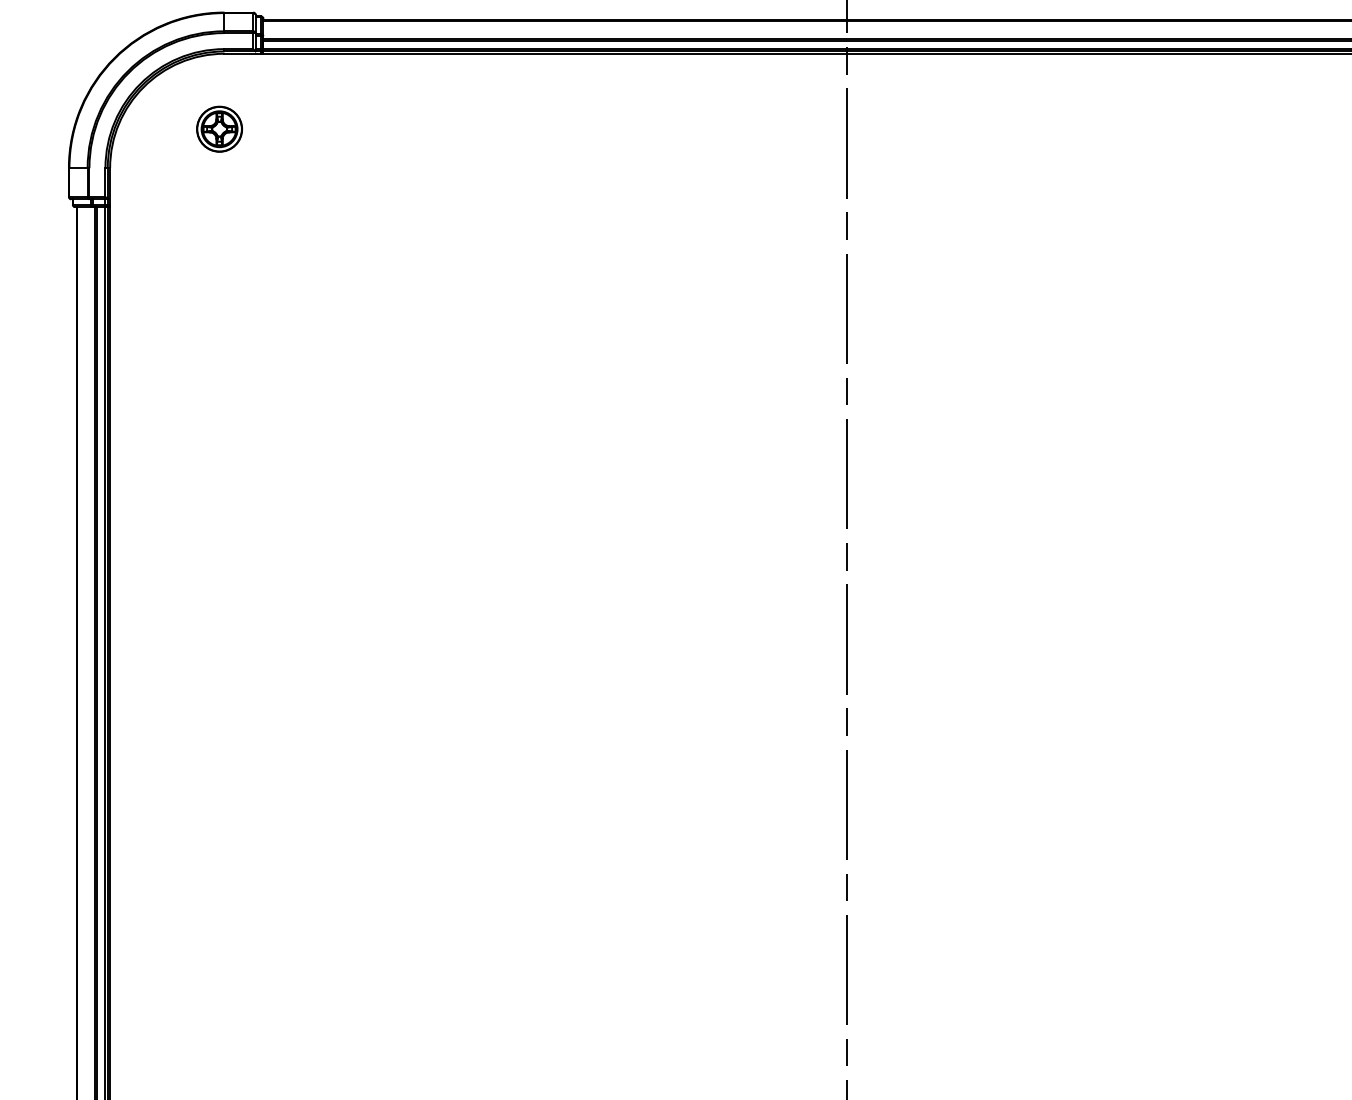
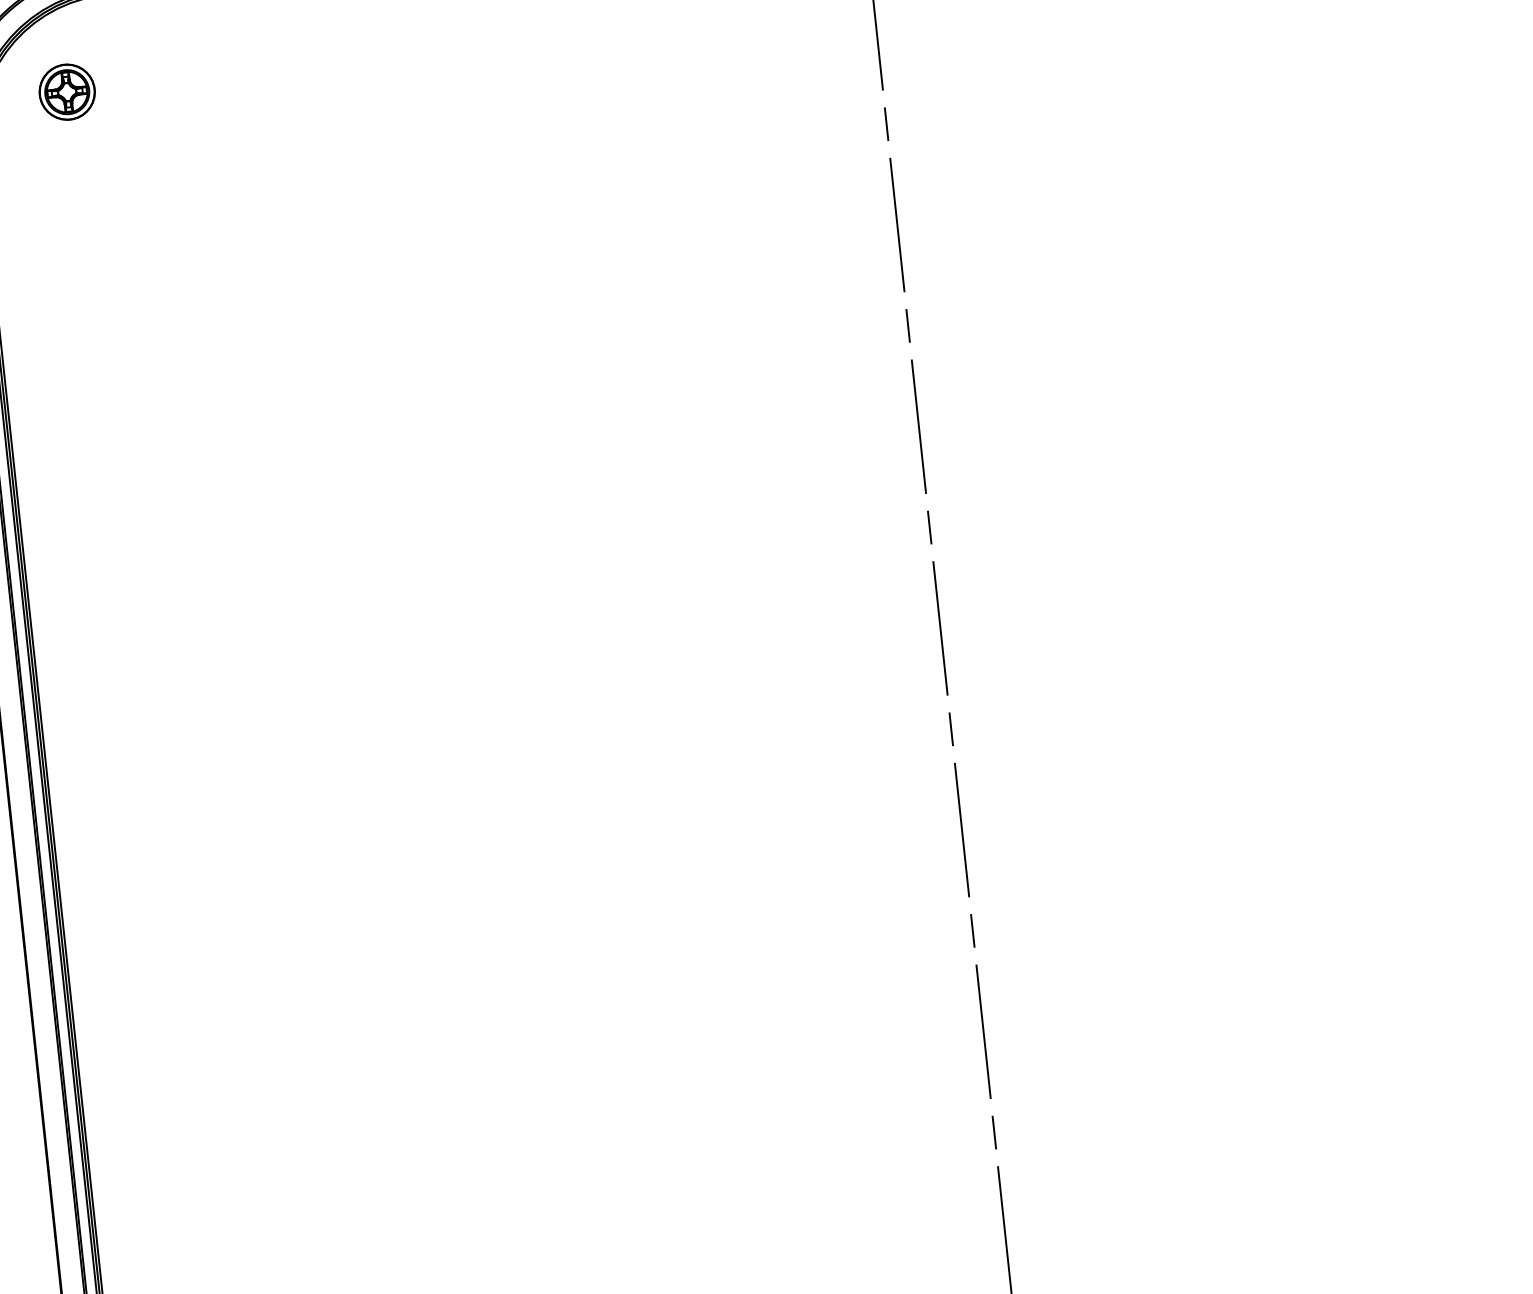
part: (219, 128) -> (67, 91), moved

